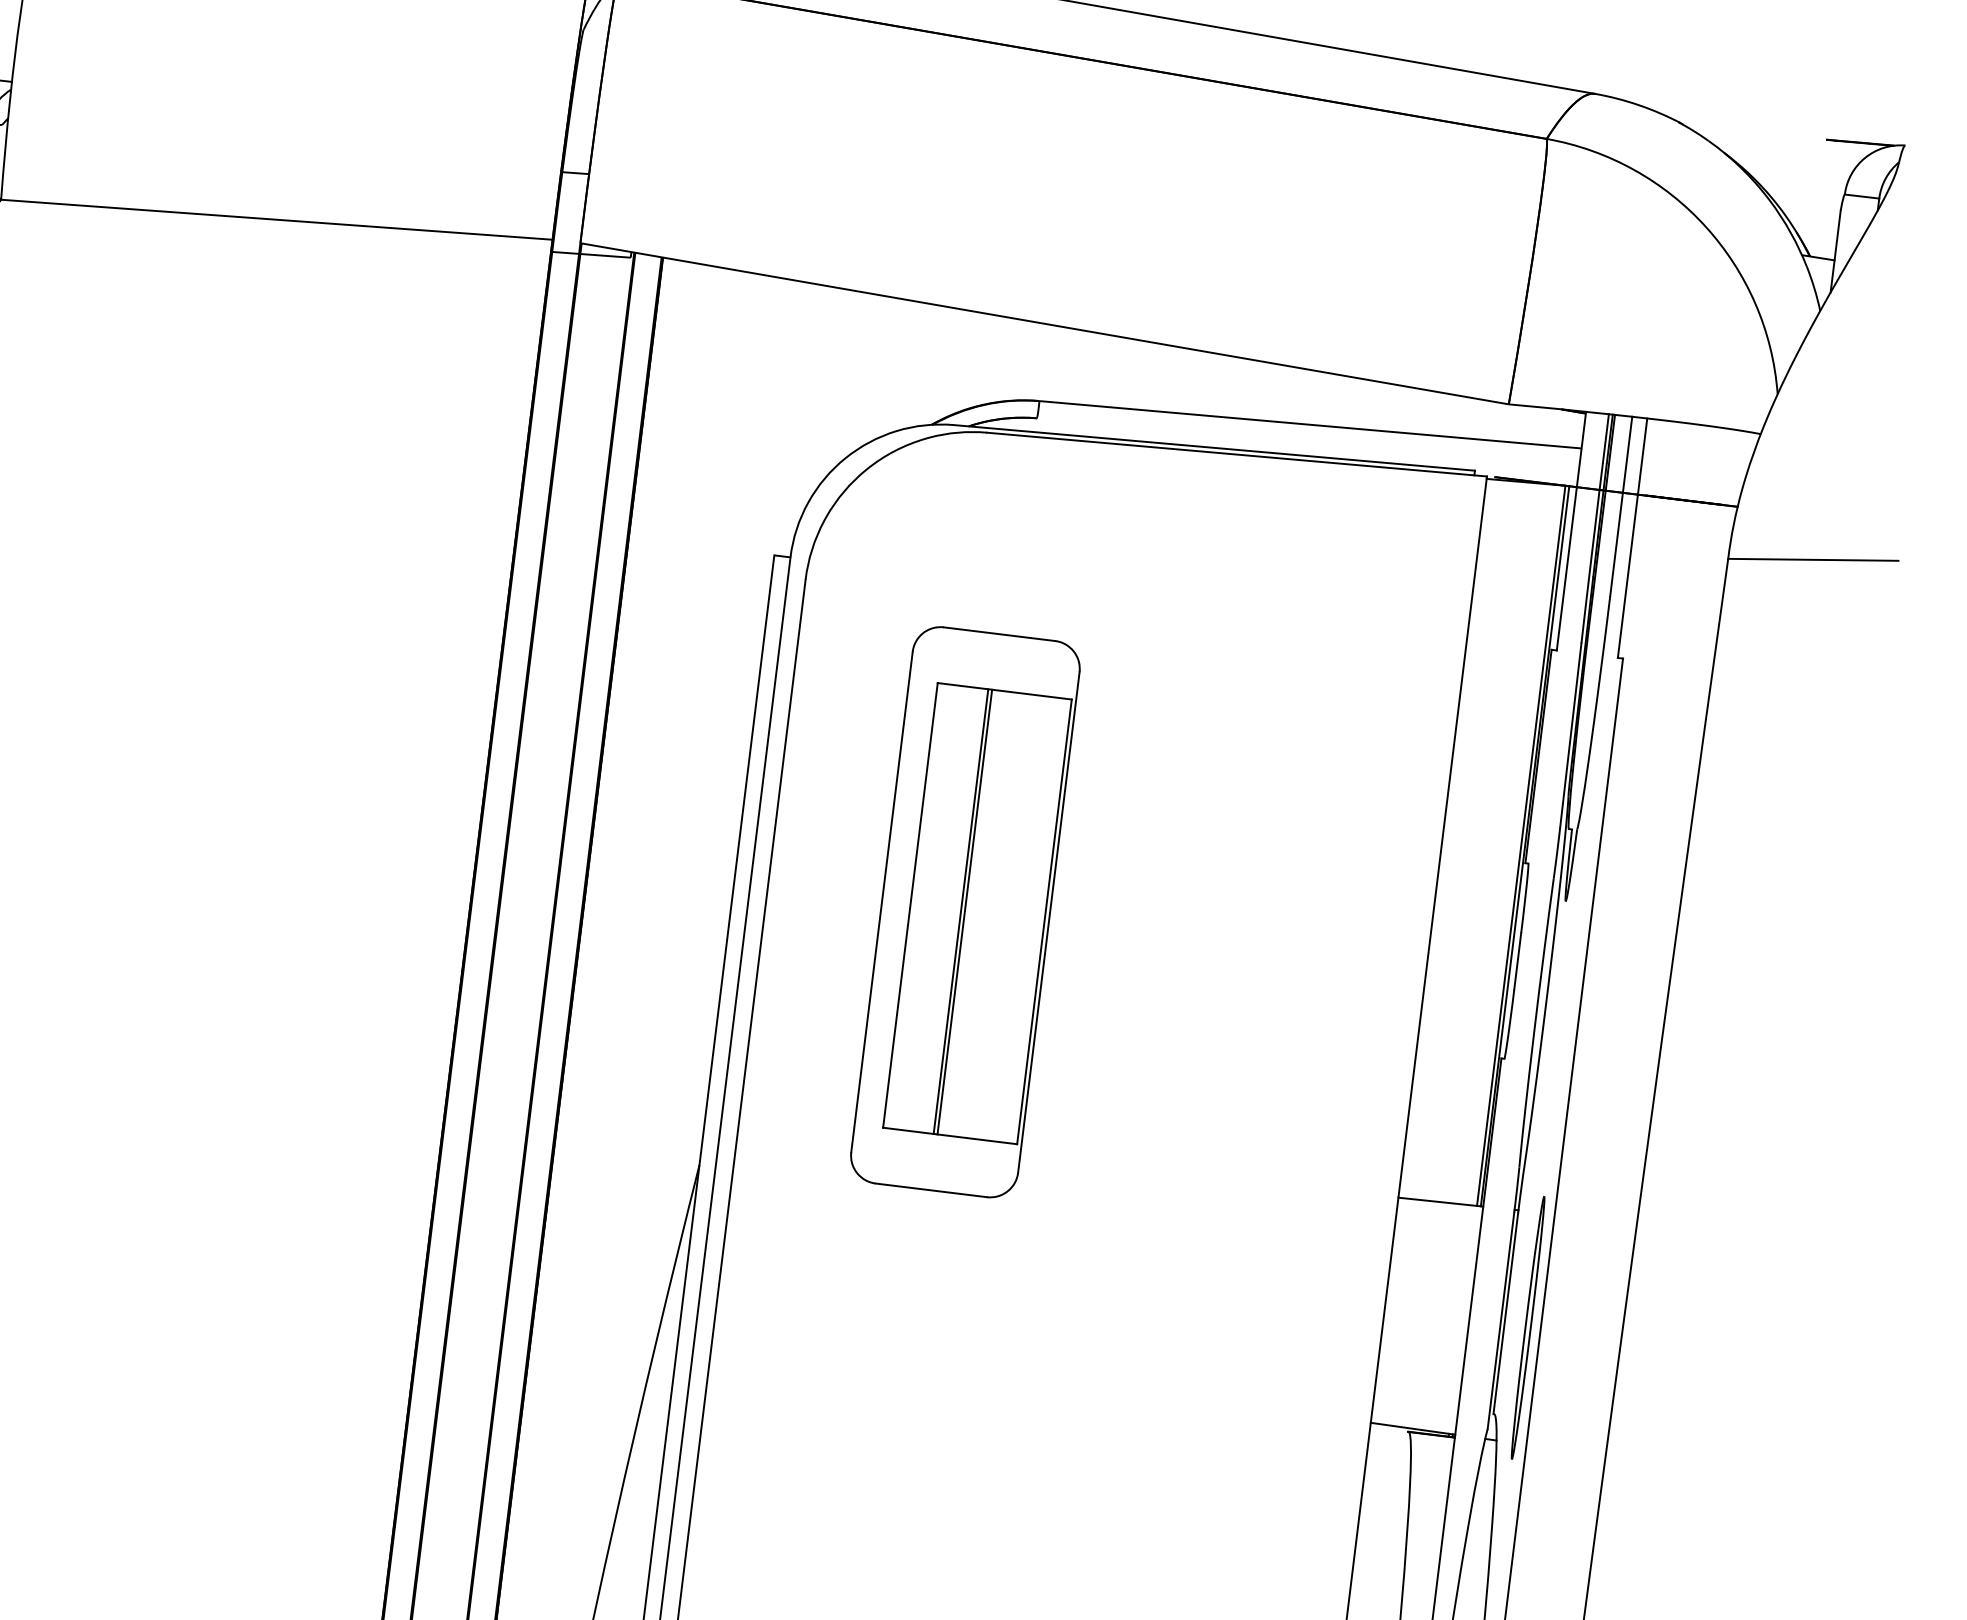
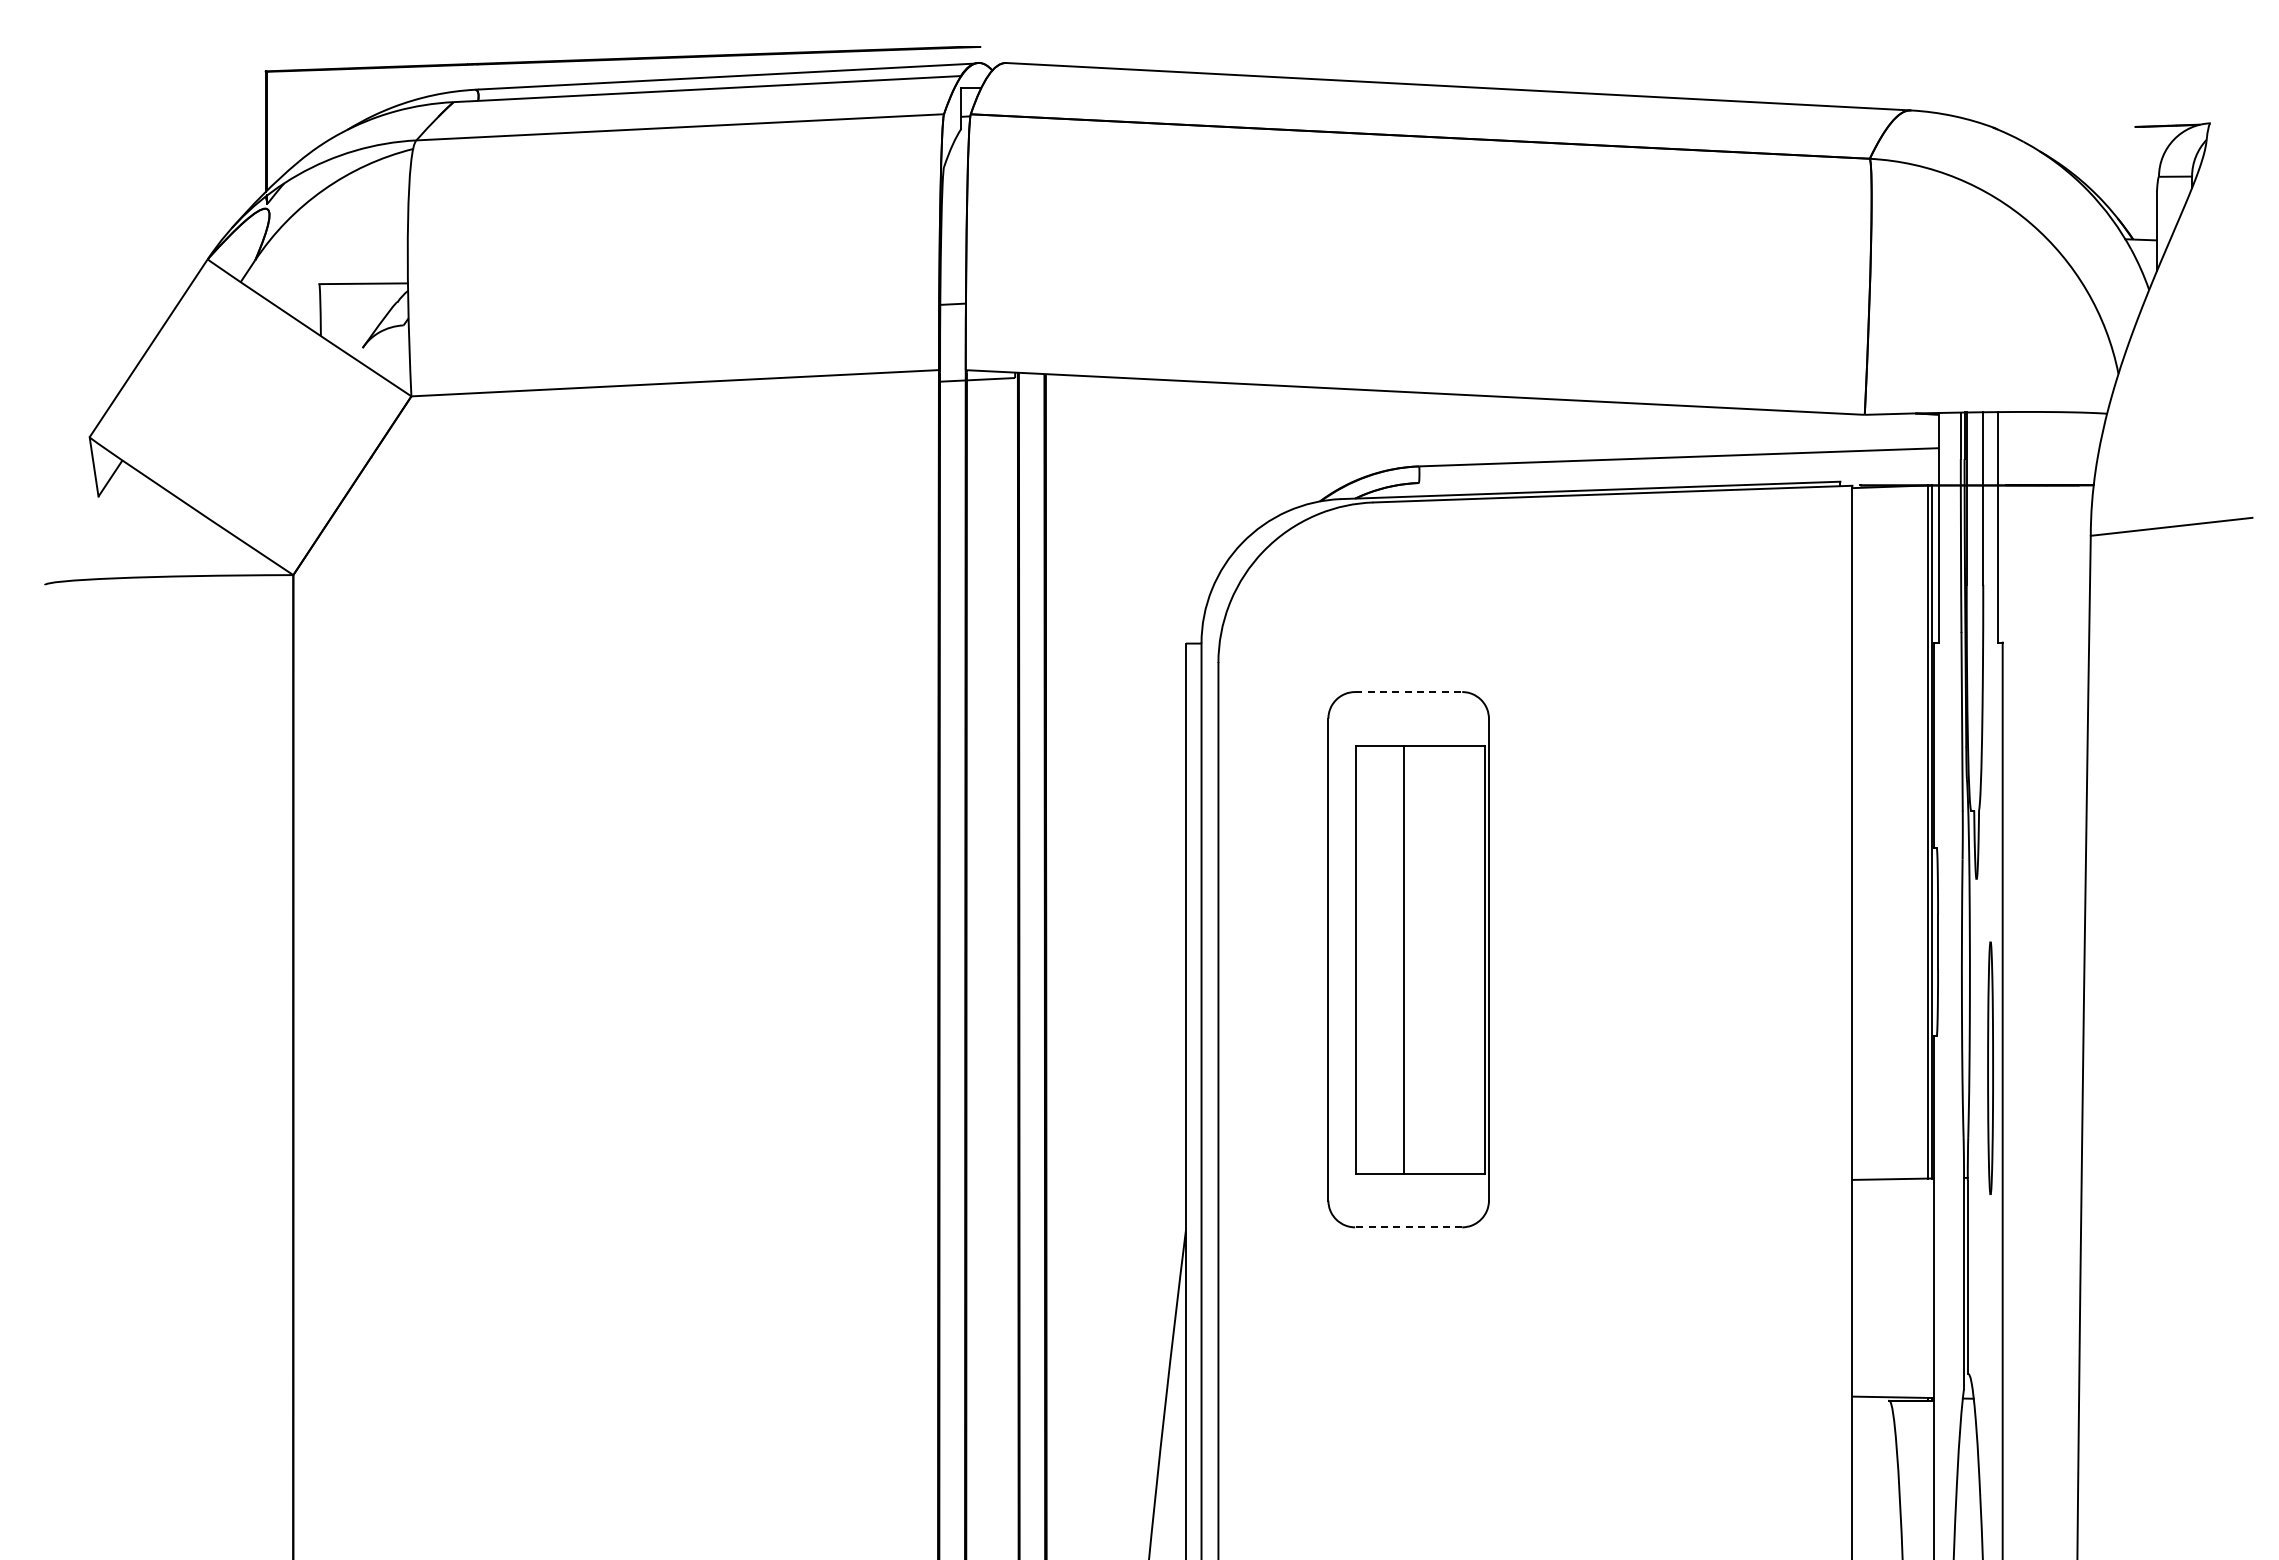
line: (999, 634) -> (1408, 692), solid -> dashed
line: (965, 912) -> (1408, 959), removed
line: (931, 1190) -> (1408, 1227), solid -> dashed
part: (1528, 1327) -> (1990, 1067), moved

